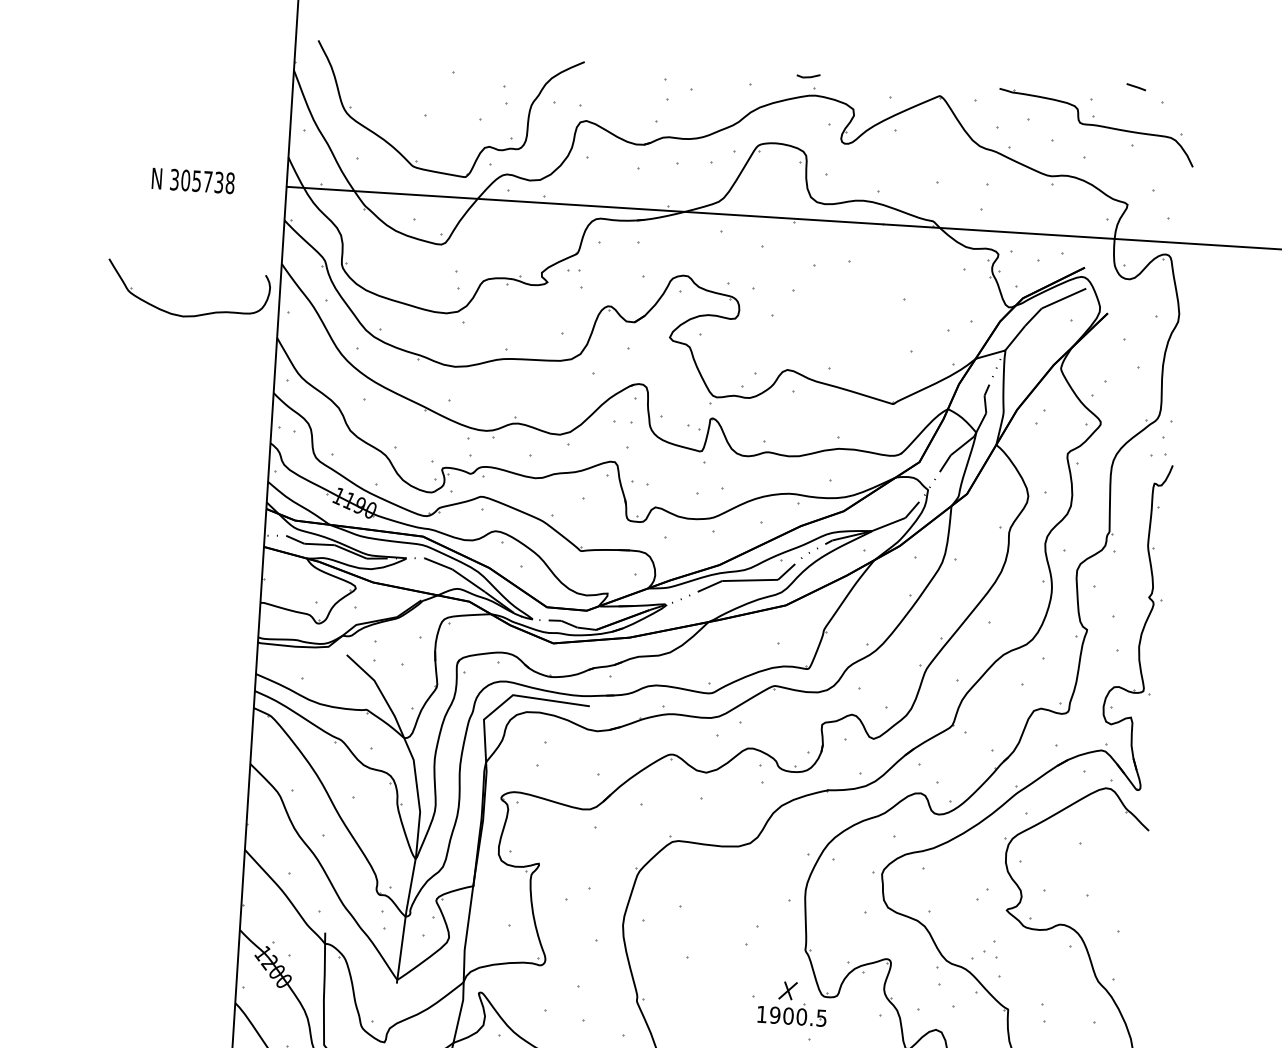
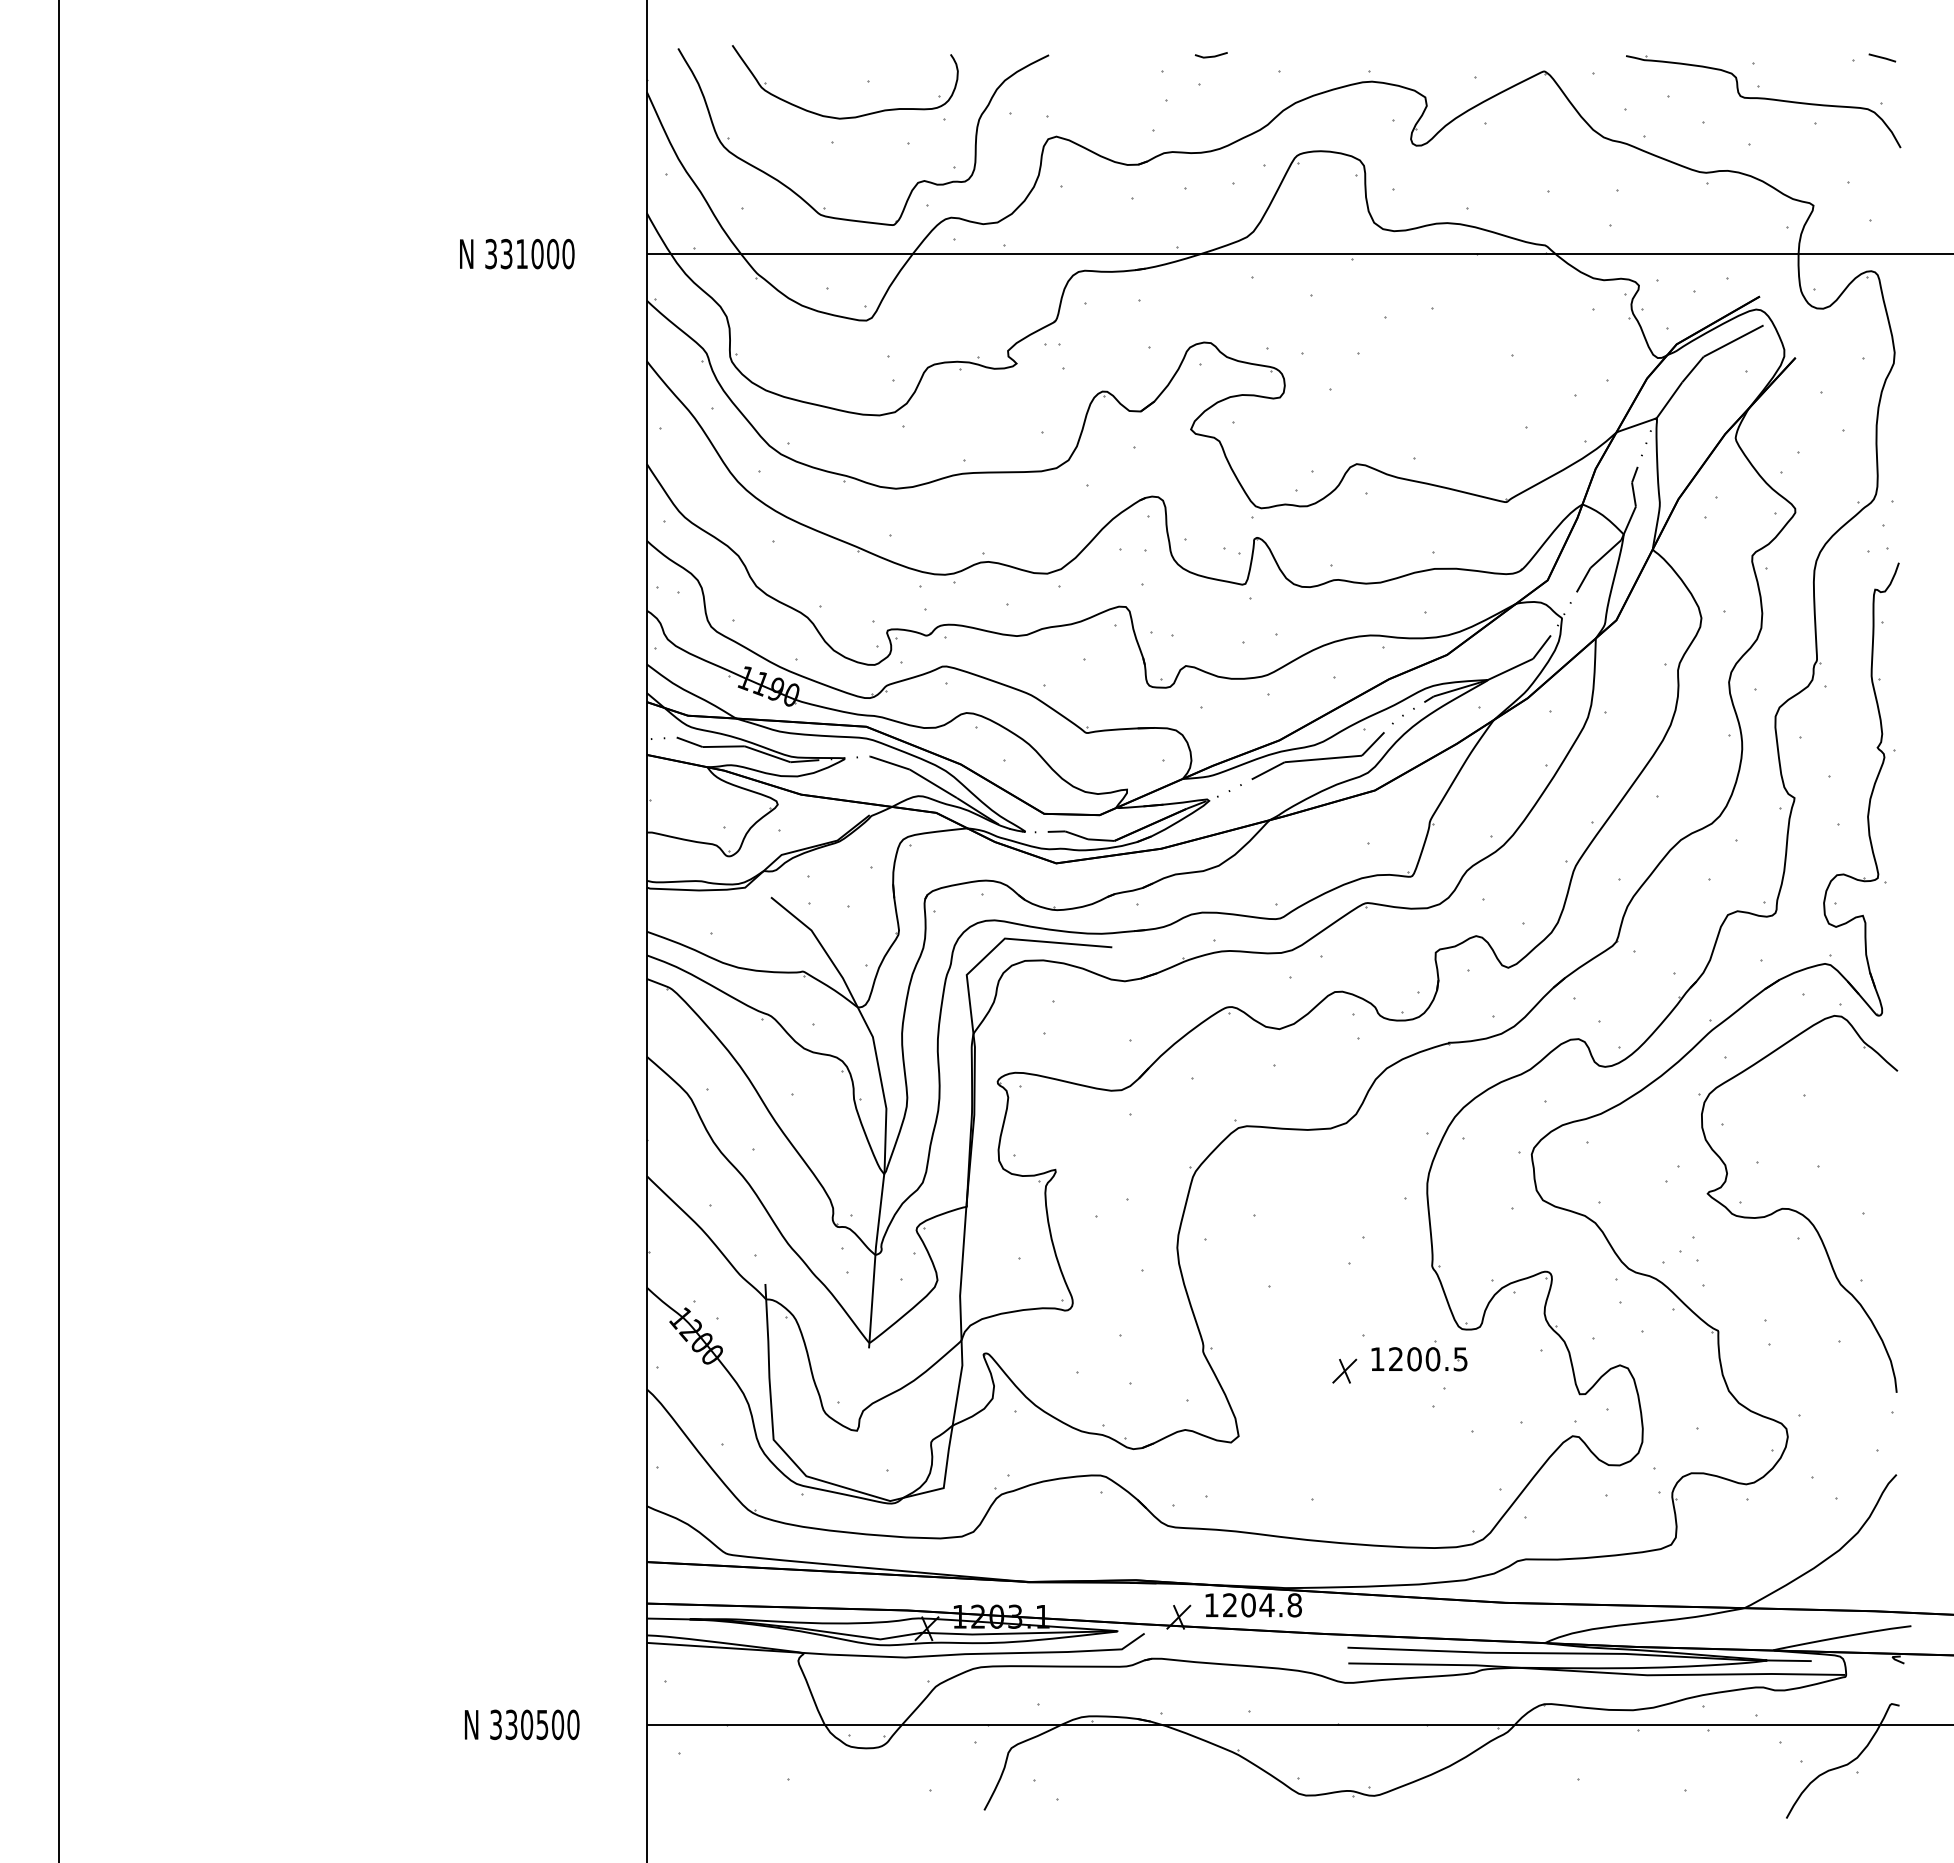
line: (807, 77) -> (1210, 56), moved
line: (1136, 86) -> (1882, 57), moved
text: (207, 181) -> (537, 253), 305738 -> 331000
part: (190, 315) -> (850, 116), moved
part: (787, 990) -> (1344, 1370), moved
text: (774, 1015) -> (1395, 1359), 1900.5 -> 1200.5

